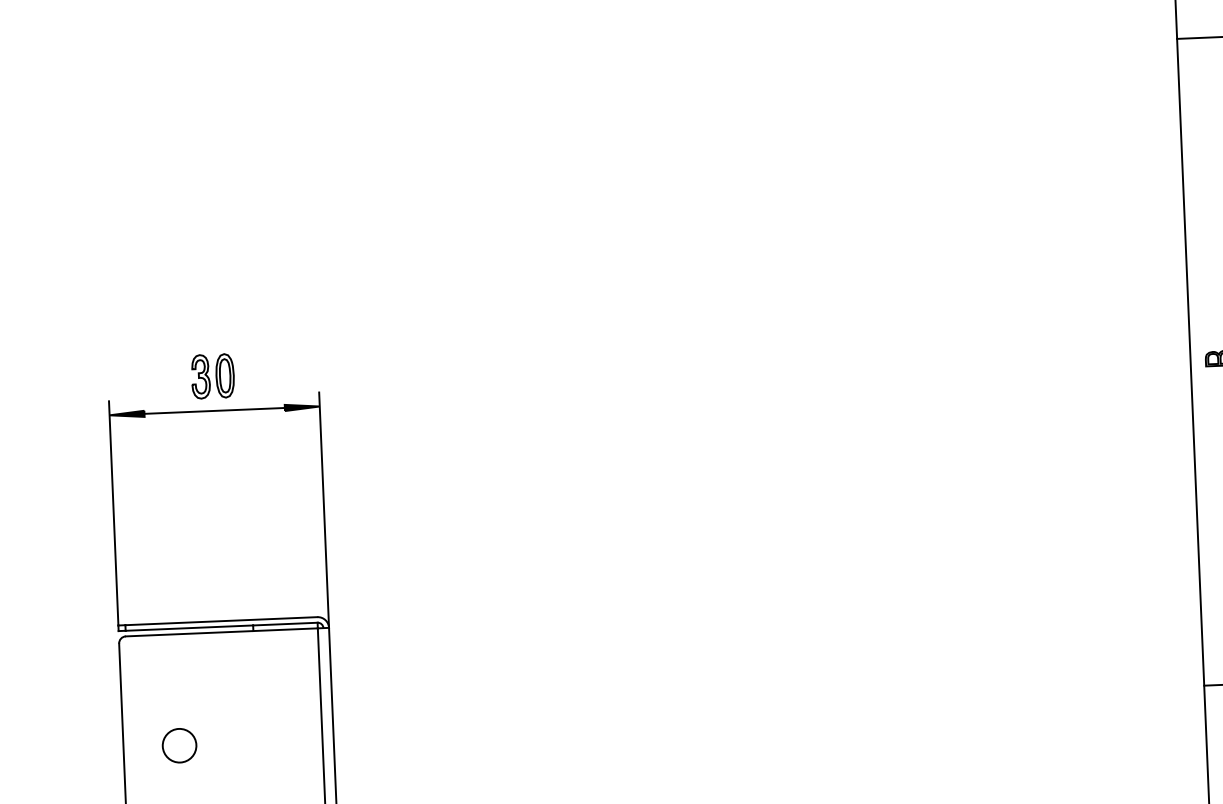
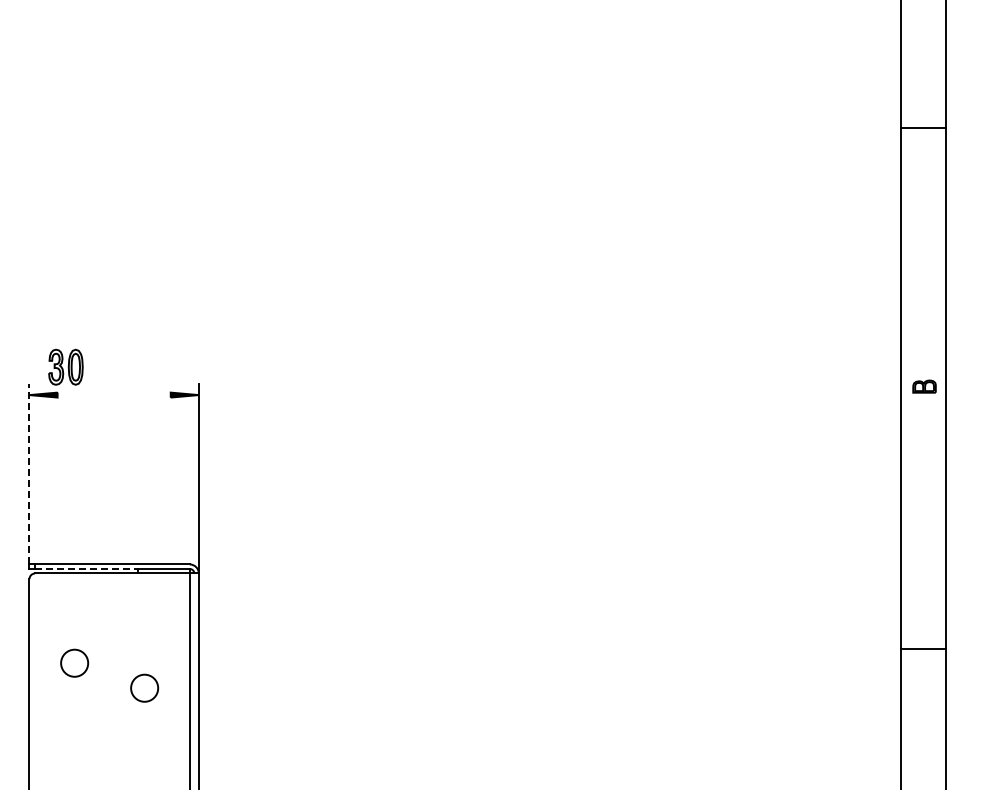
part: (212, 375) -> (65, 366), moved
line: (213, 411) -> (113, 395), removed
line: (113, 512) -> (29, 473), solid -> dashed
line: (190, 627) -> (87, 568), solid -> dashed
circle: (267, 772) -> (144, 687), added

